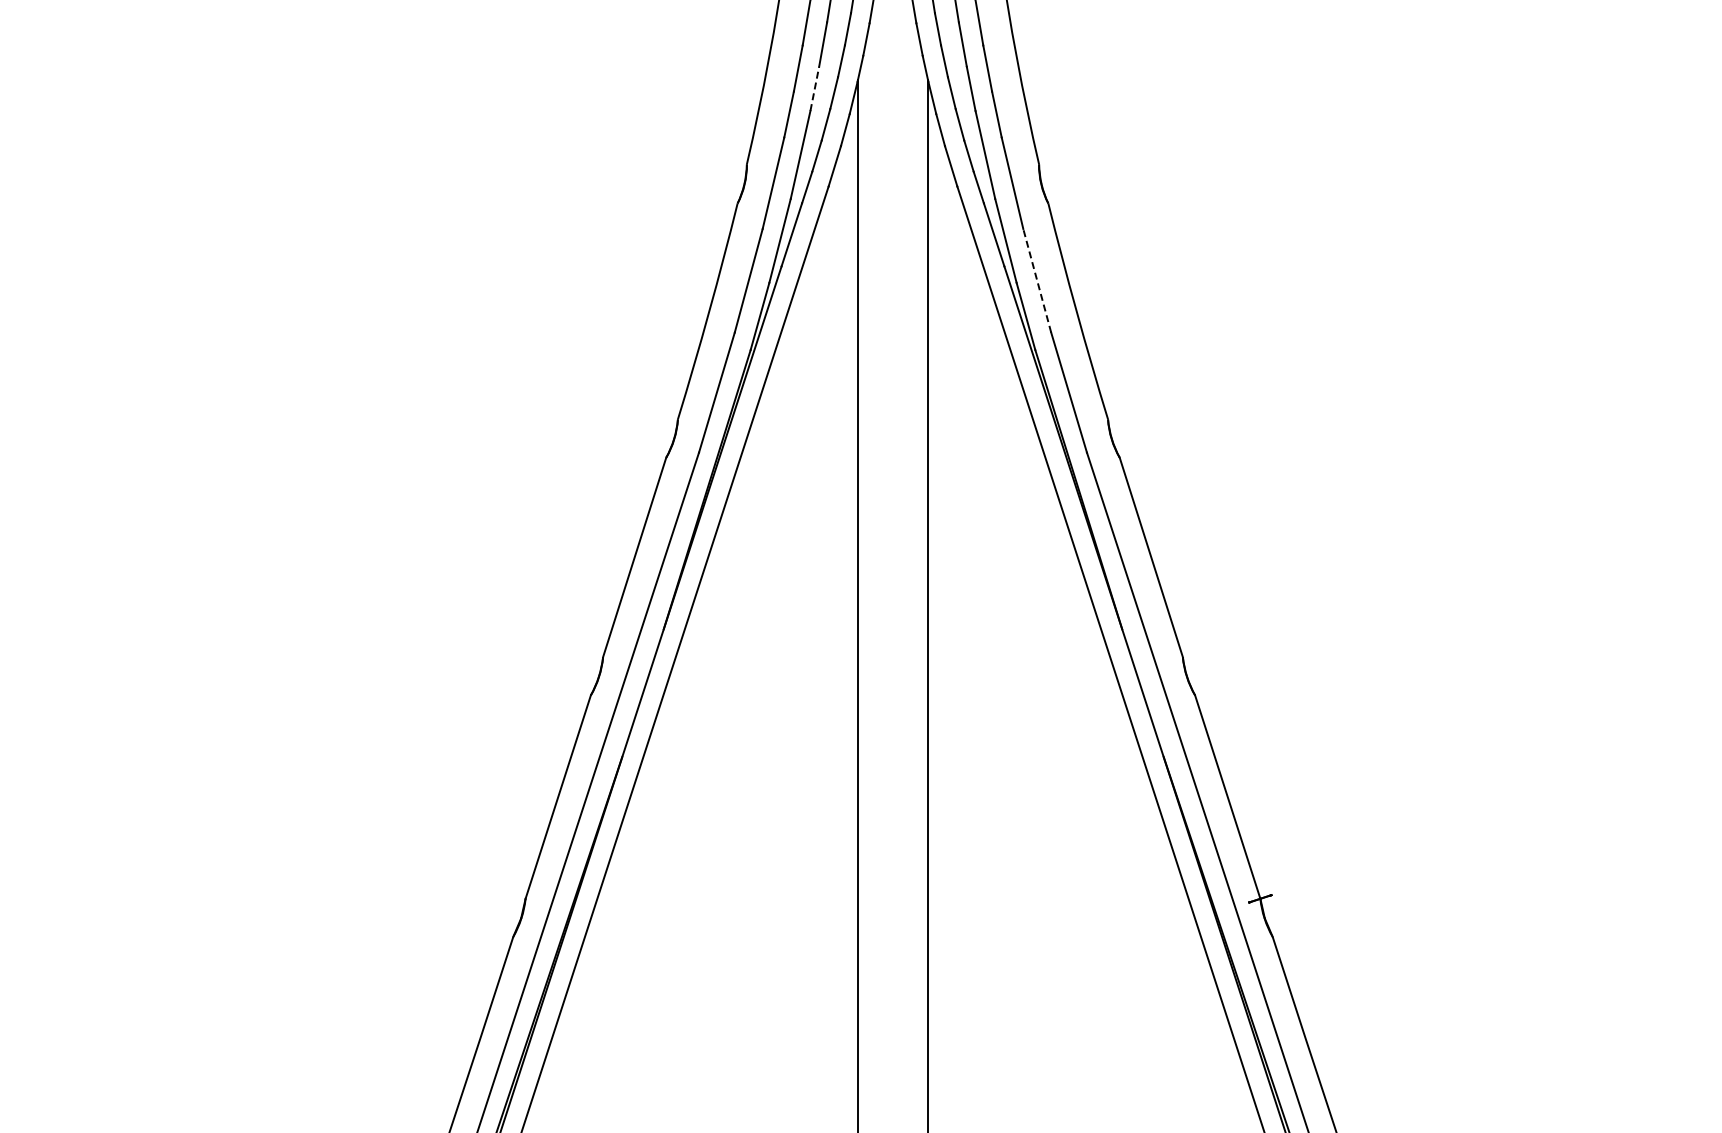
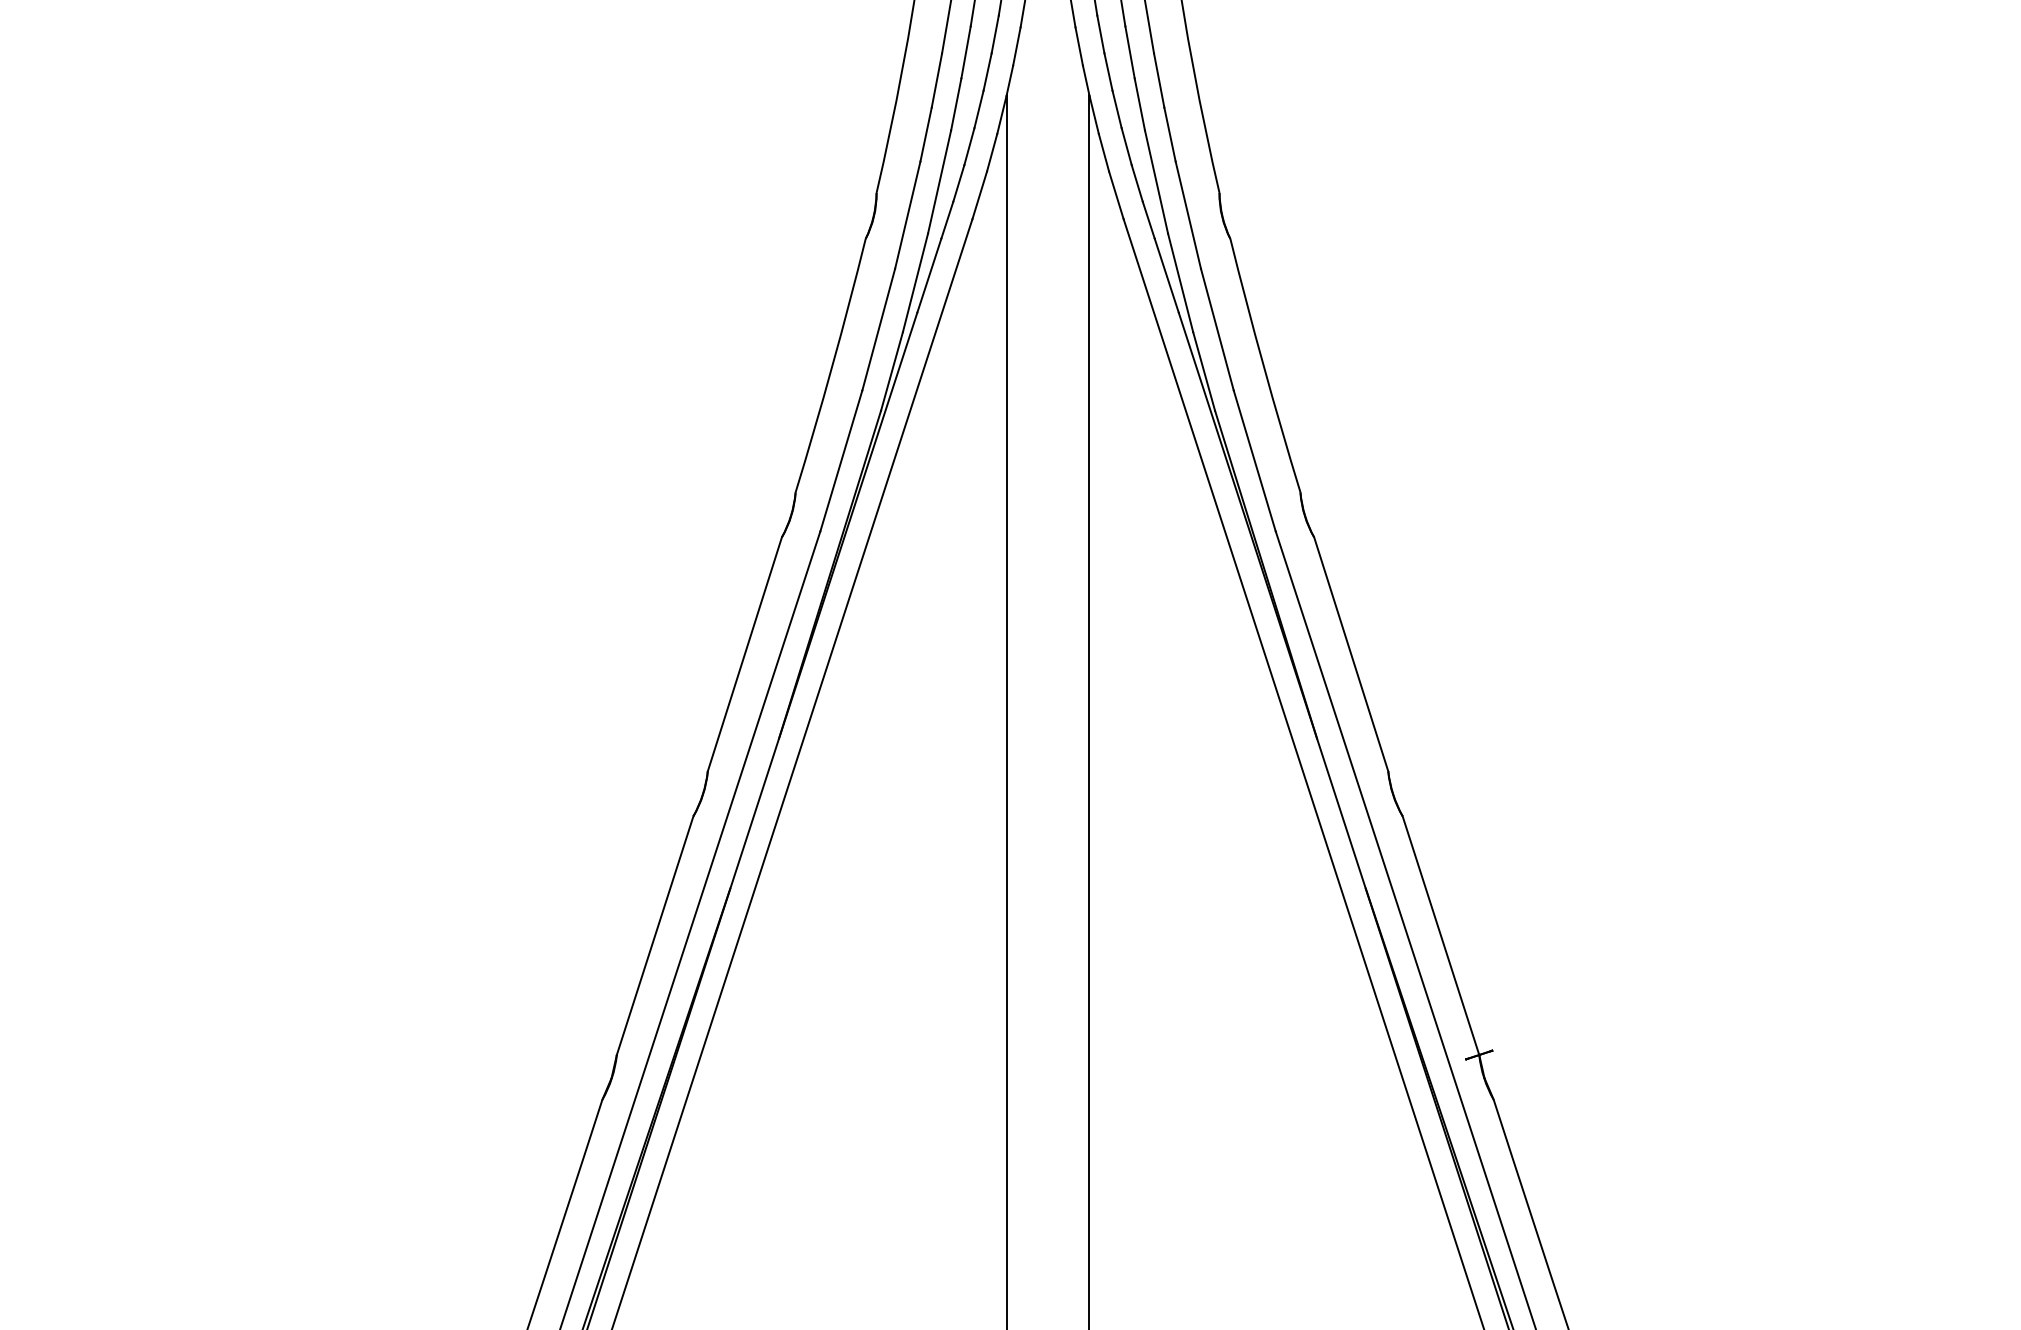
line: (814, 88) -> (955, 103), dashed -> solid
line: (1037, 280) -> (1217, 329), dashed -> solid

